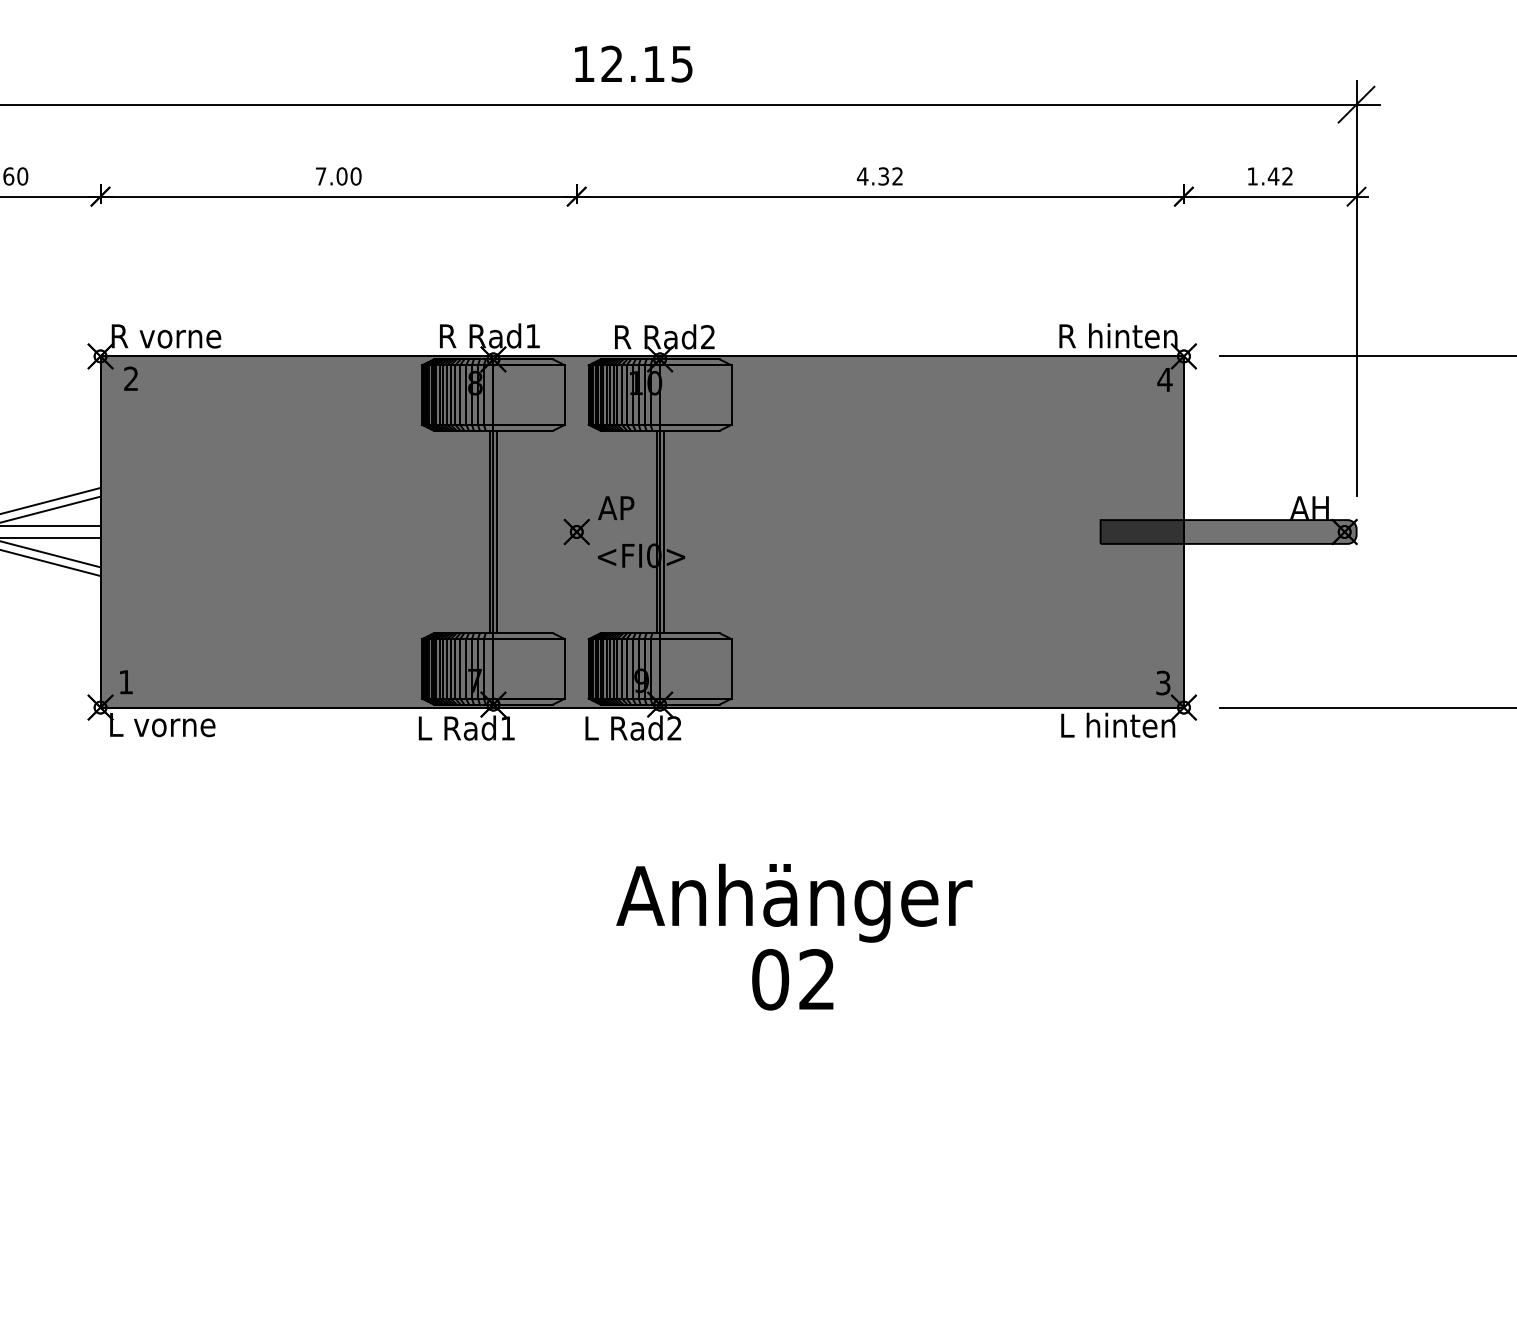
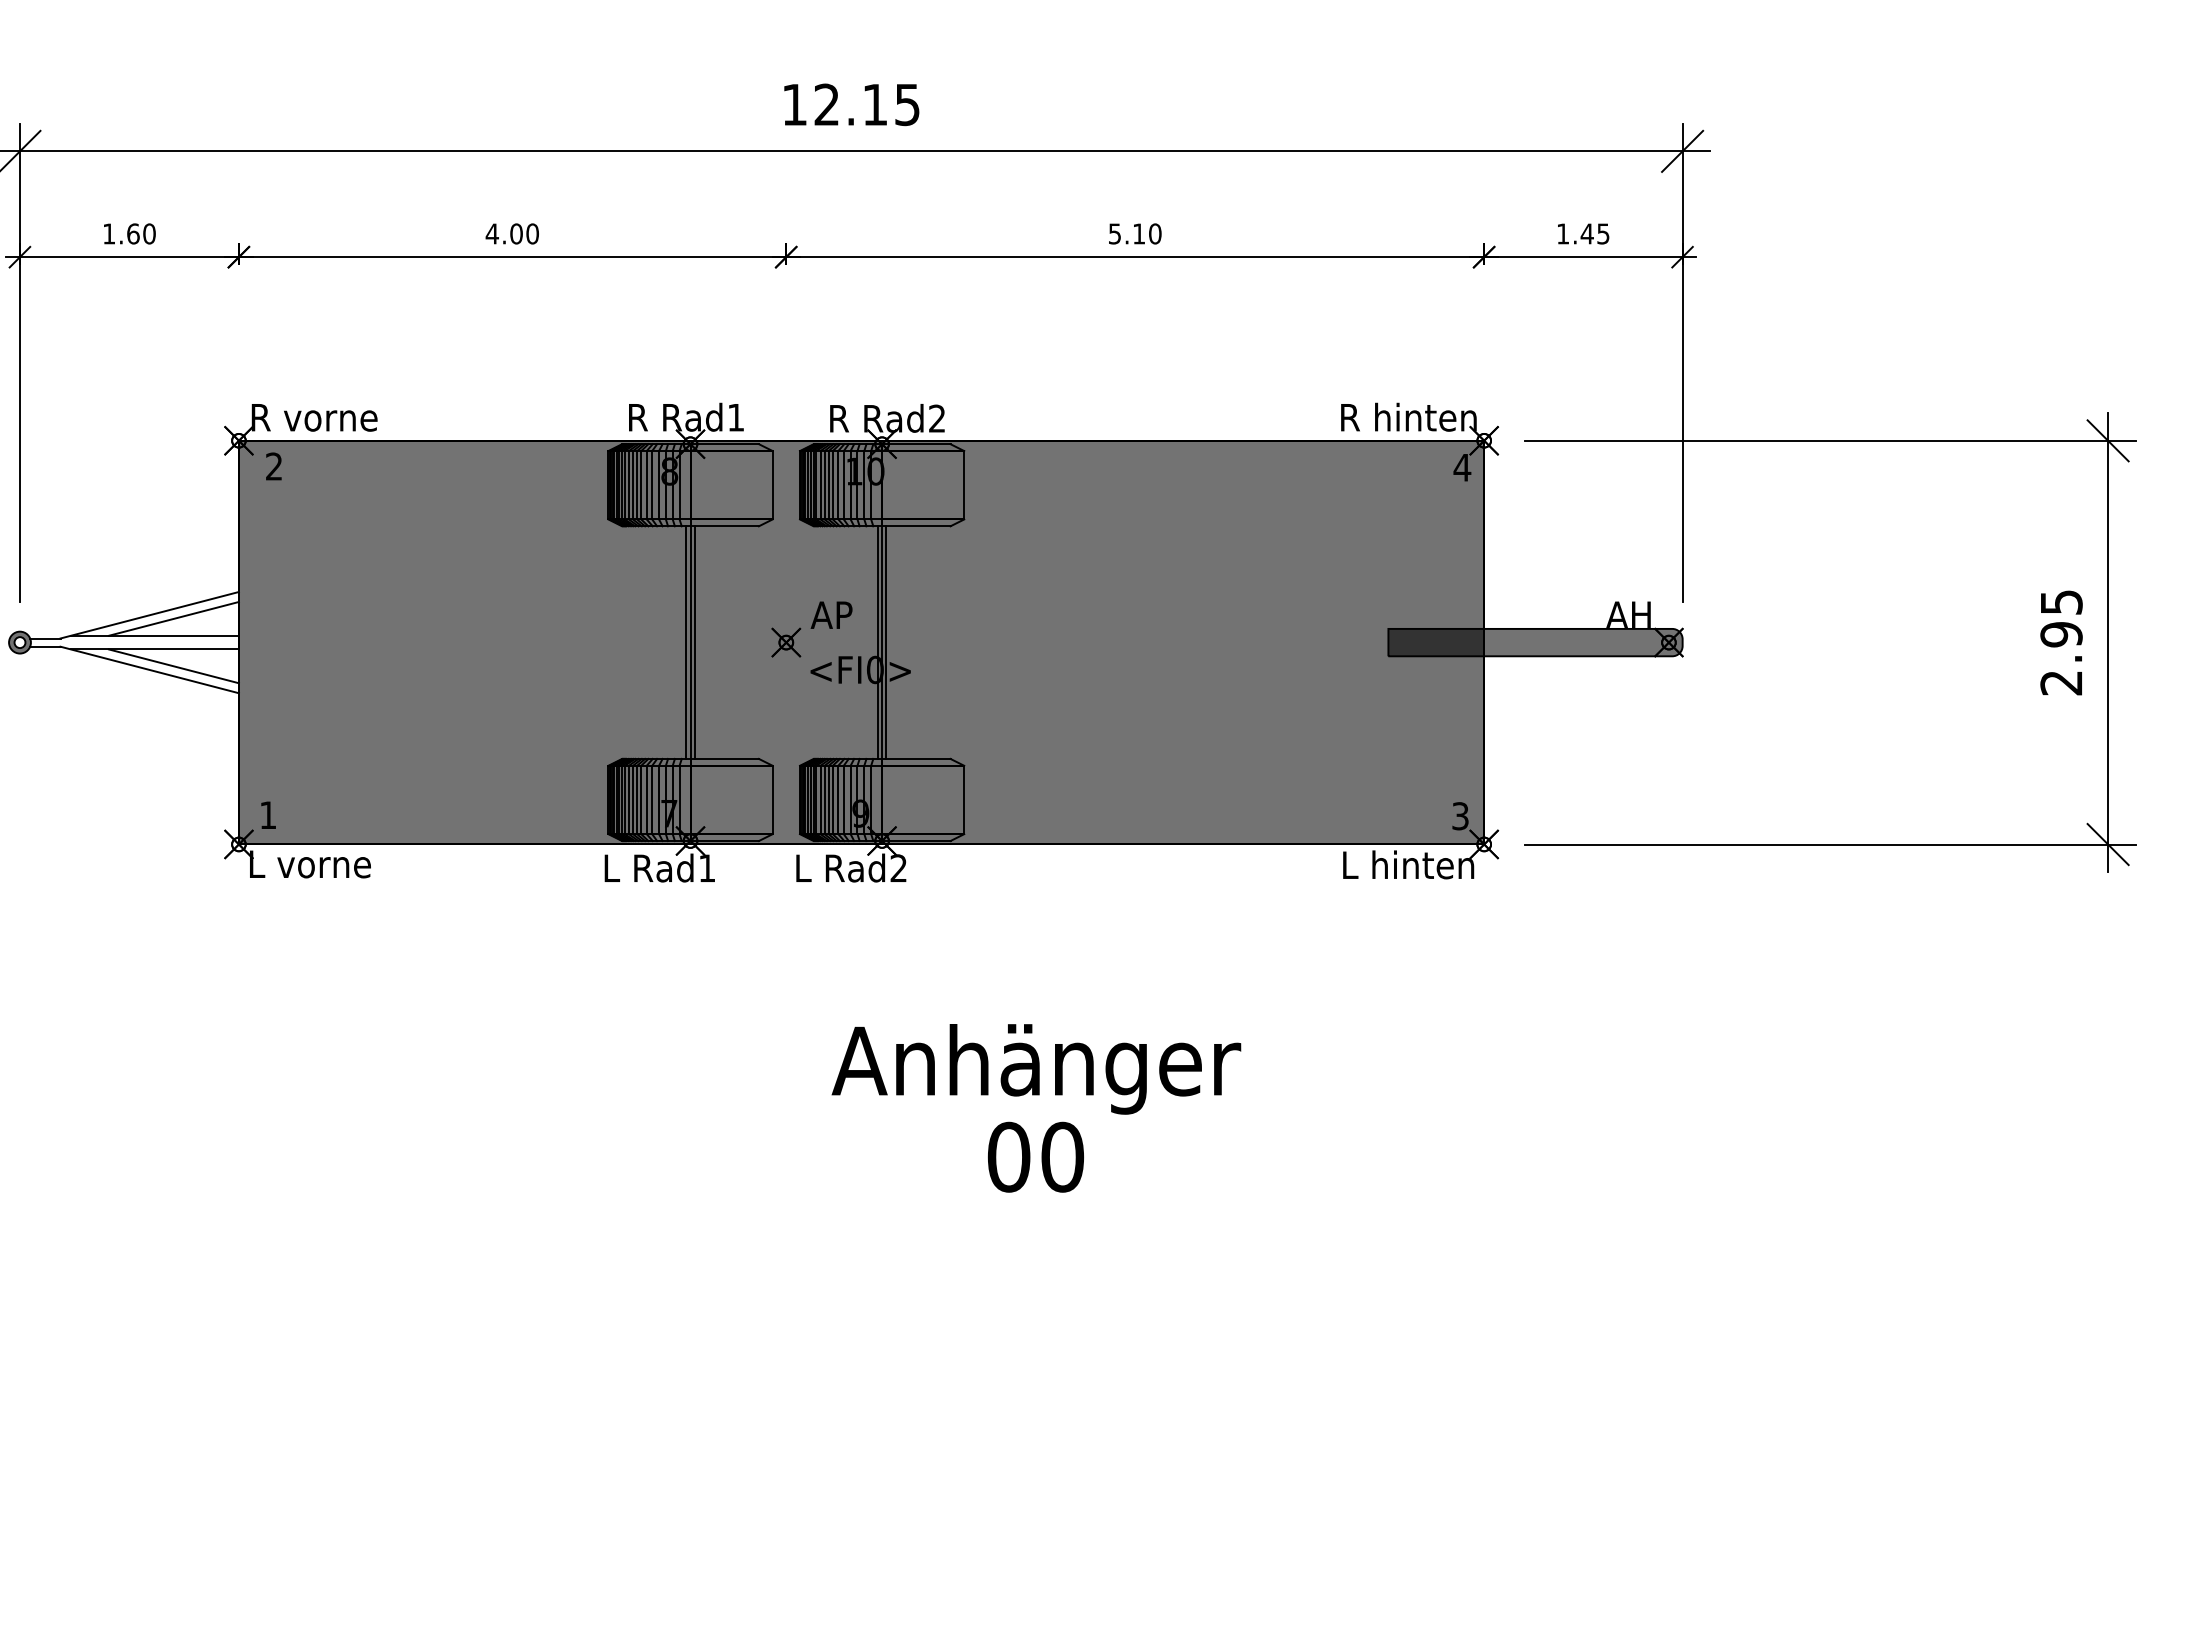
text: (320, 176) -> (491, 233), 7.00 -> 4.00
text: (879, 176) -> (1134, 233), 4.32 -> 5.10
text: (1287, 176) -> (1603, 233), 1.42 -> 1.45
text: (817, 979) -> (1062, 1156), 02 -> 00

